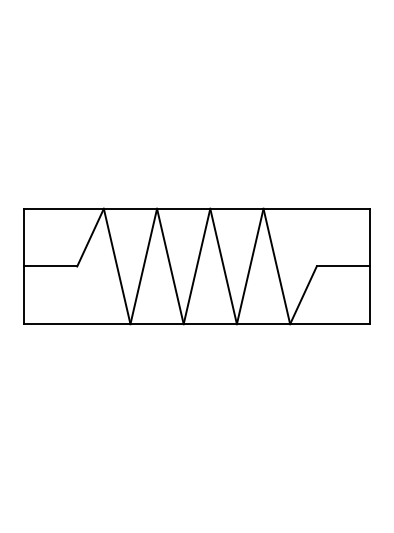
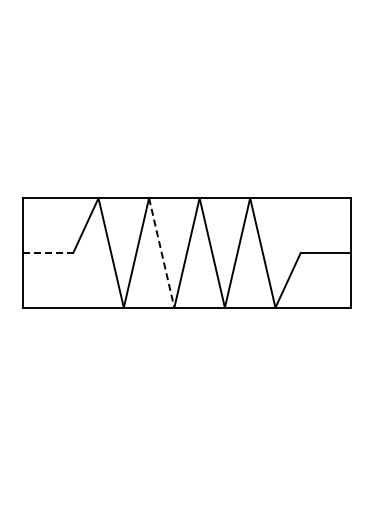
line: (51, 265) -> (48, 252), solid -> dashed
line: (170, 267) -> (161, 253), solid -> dashed

